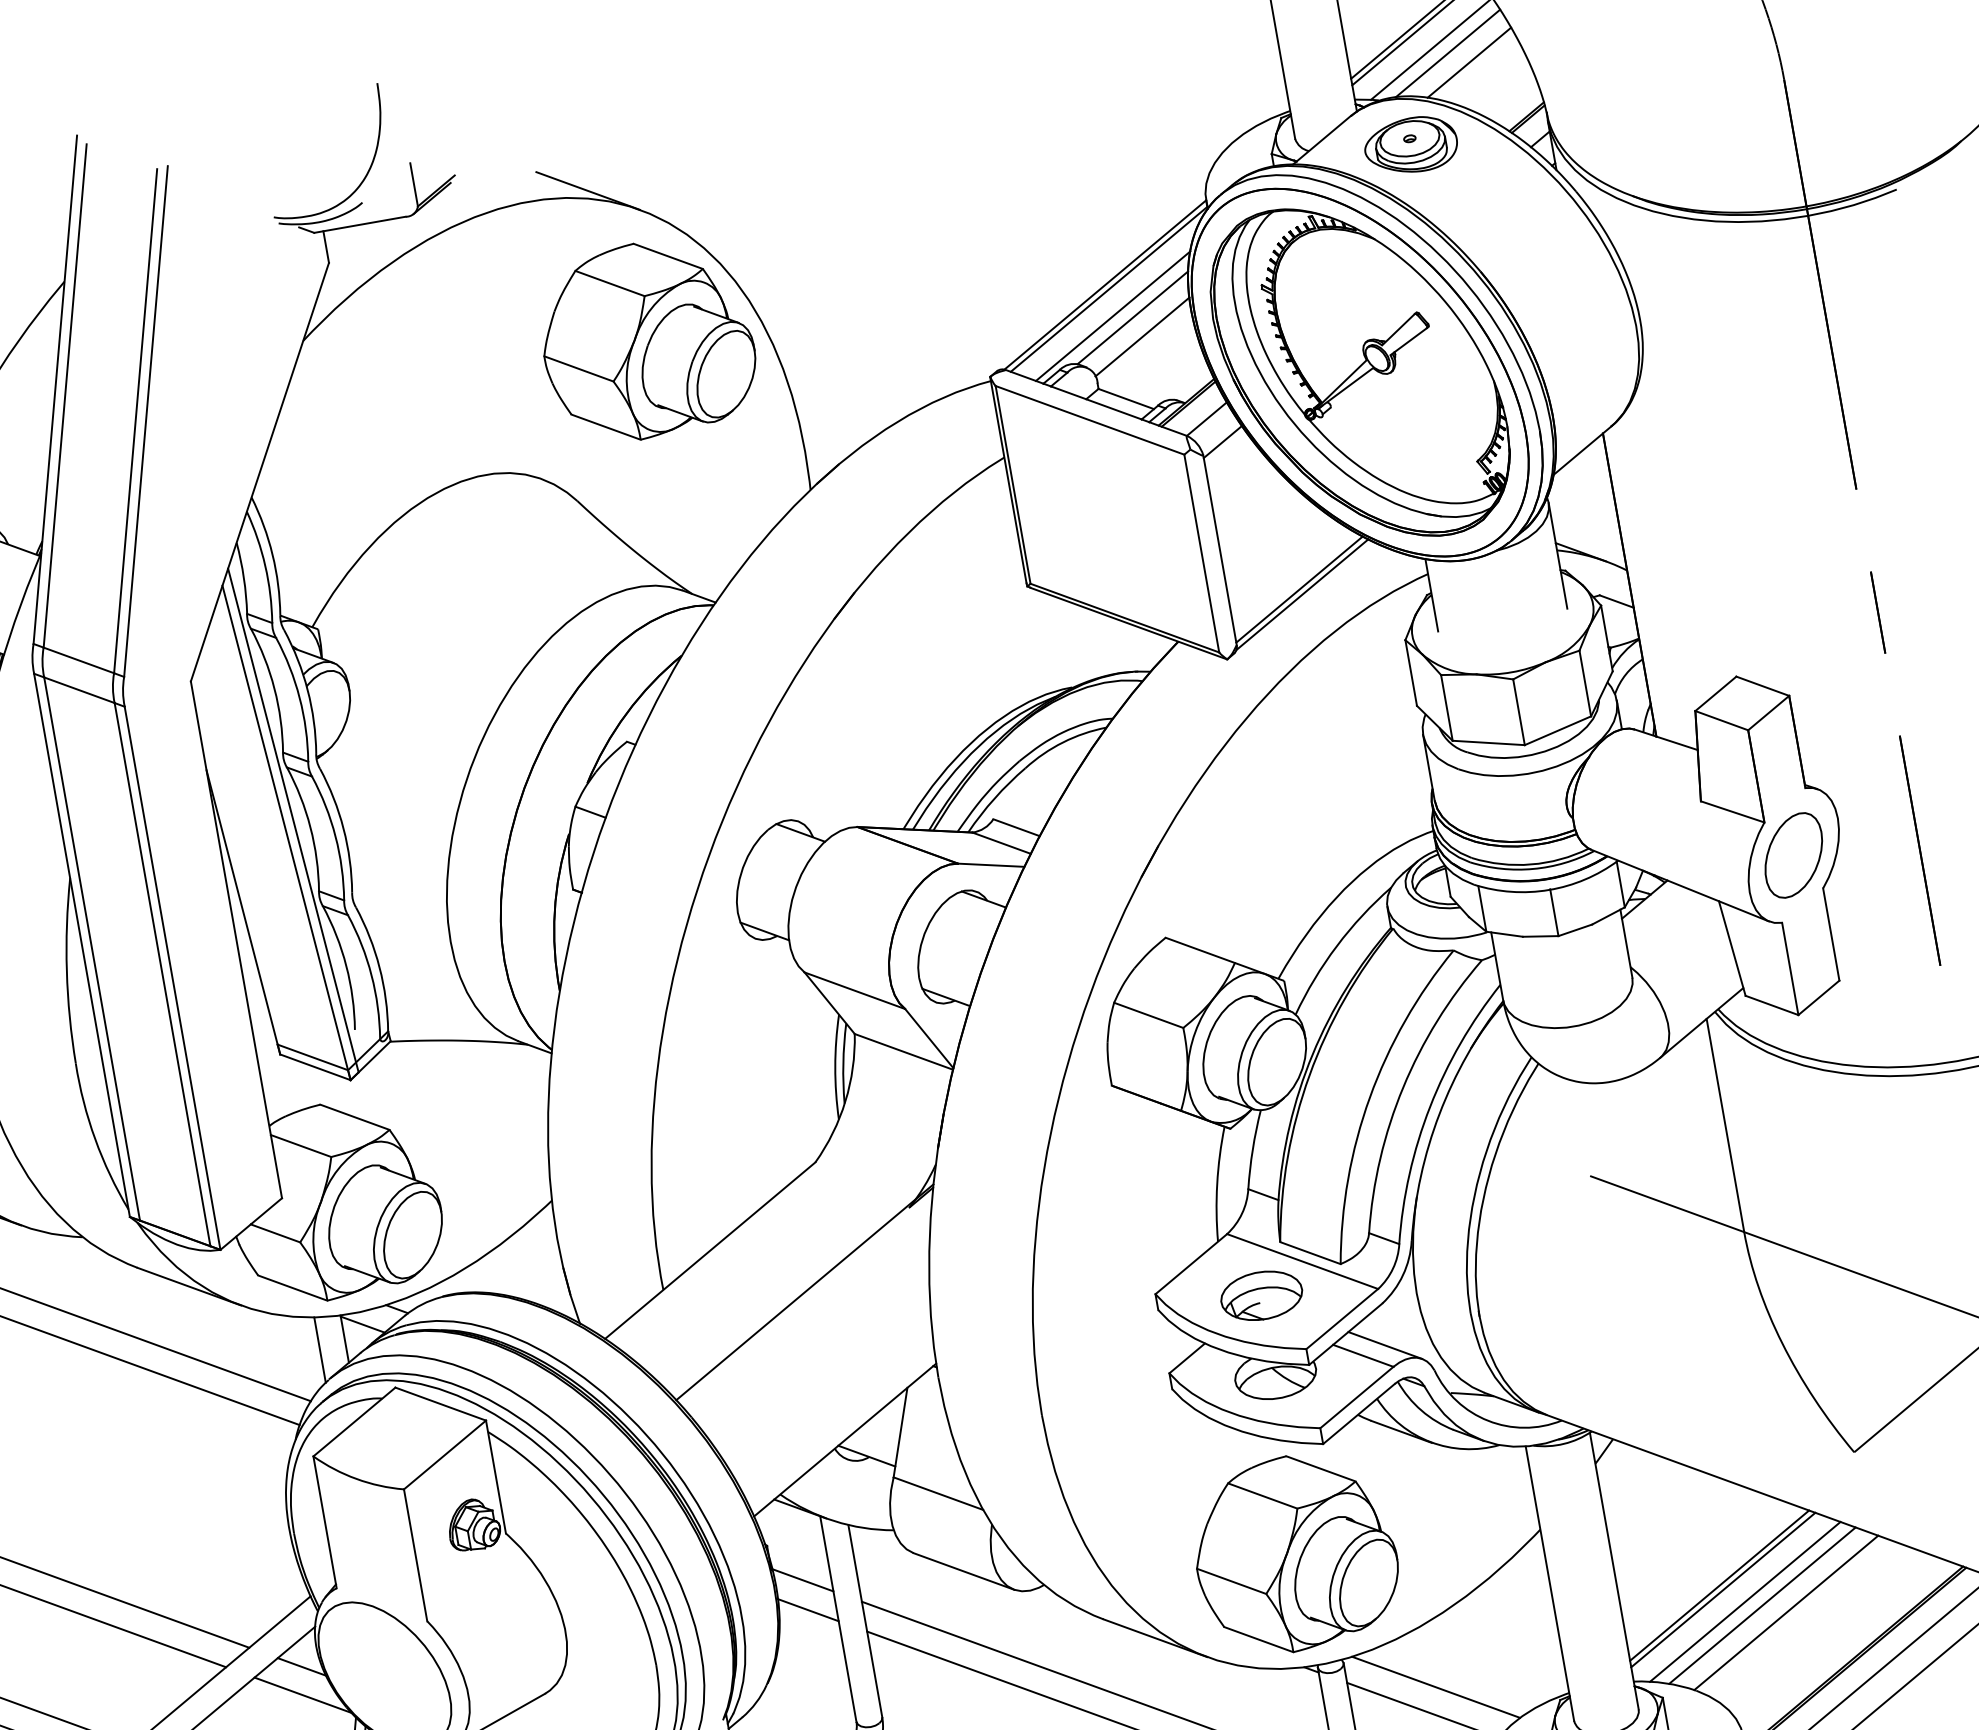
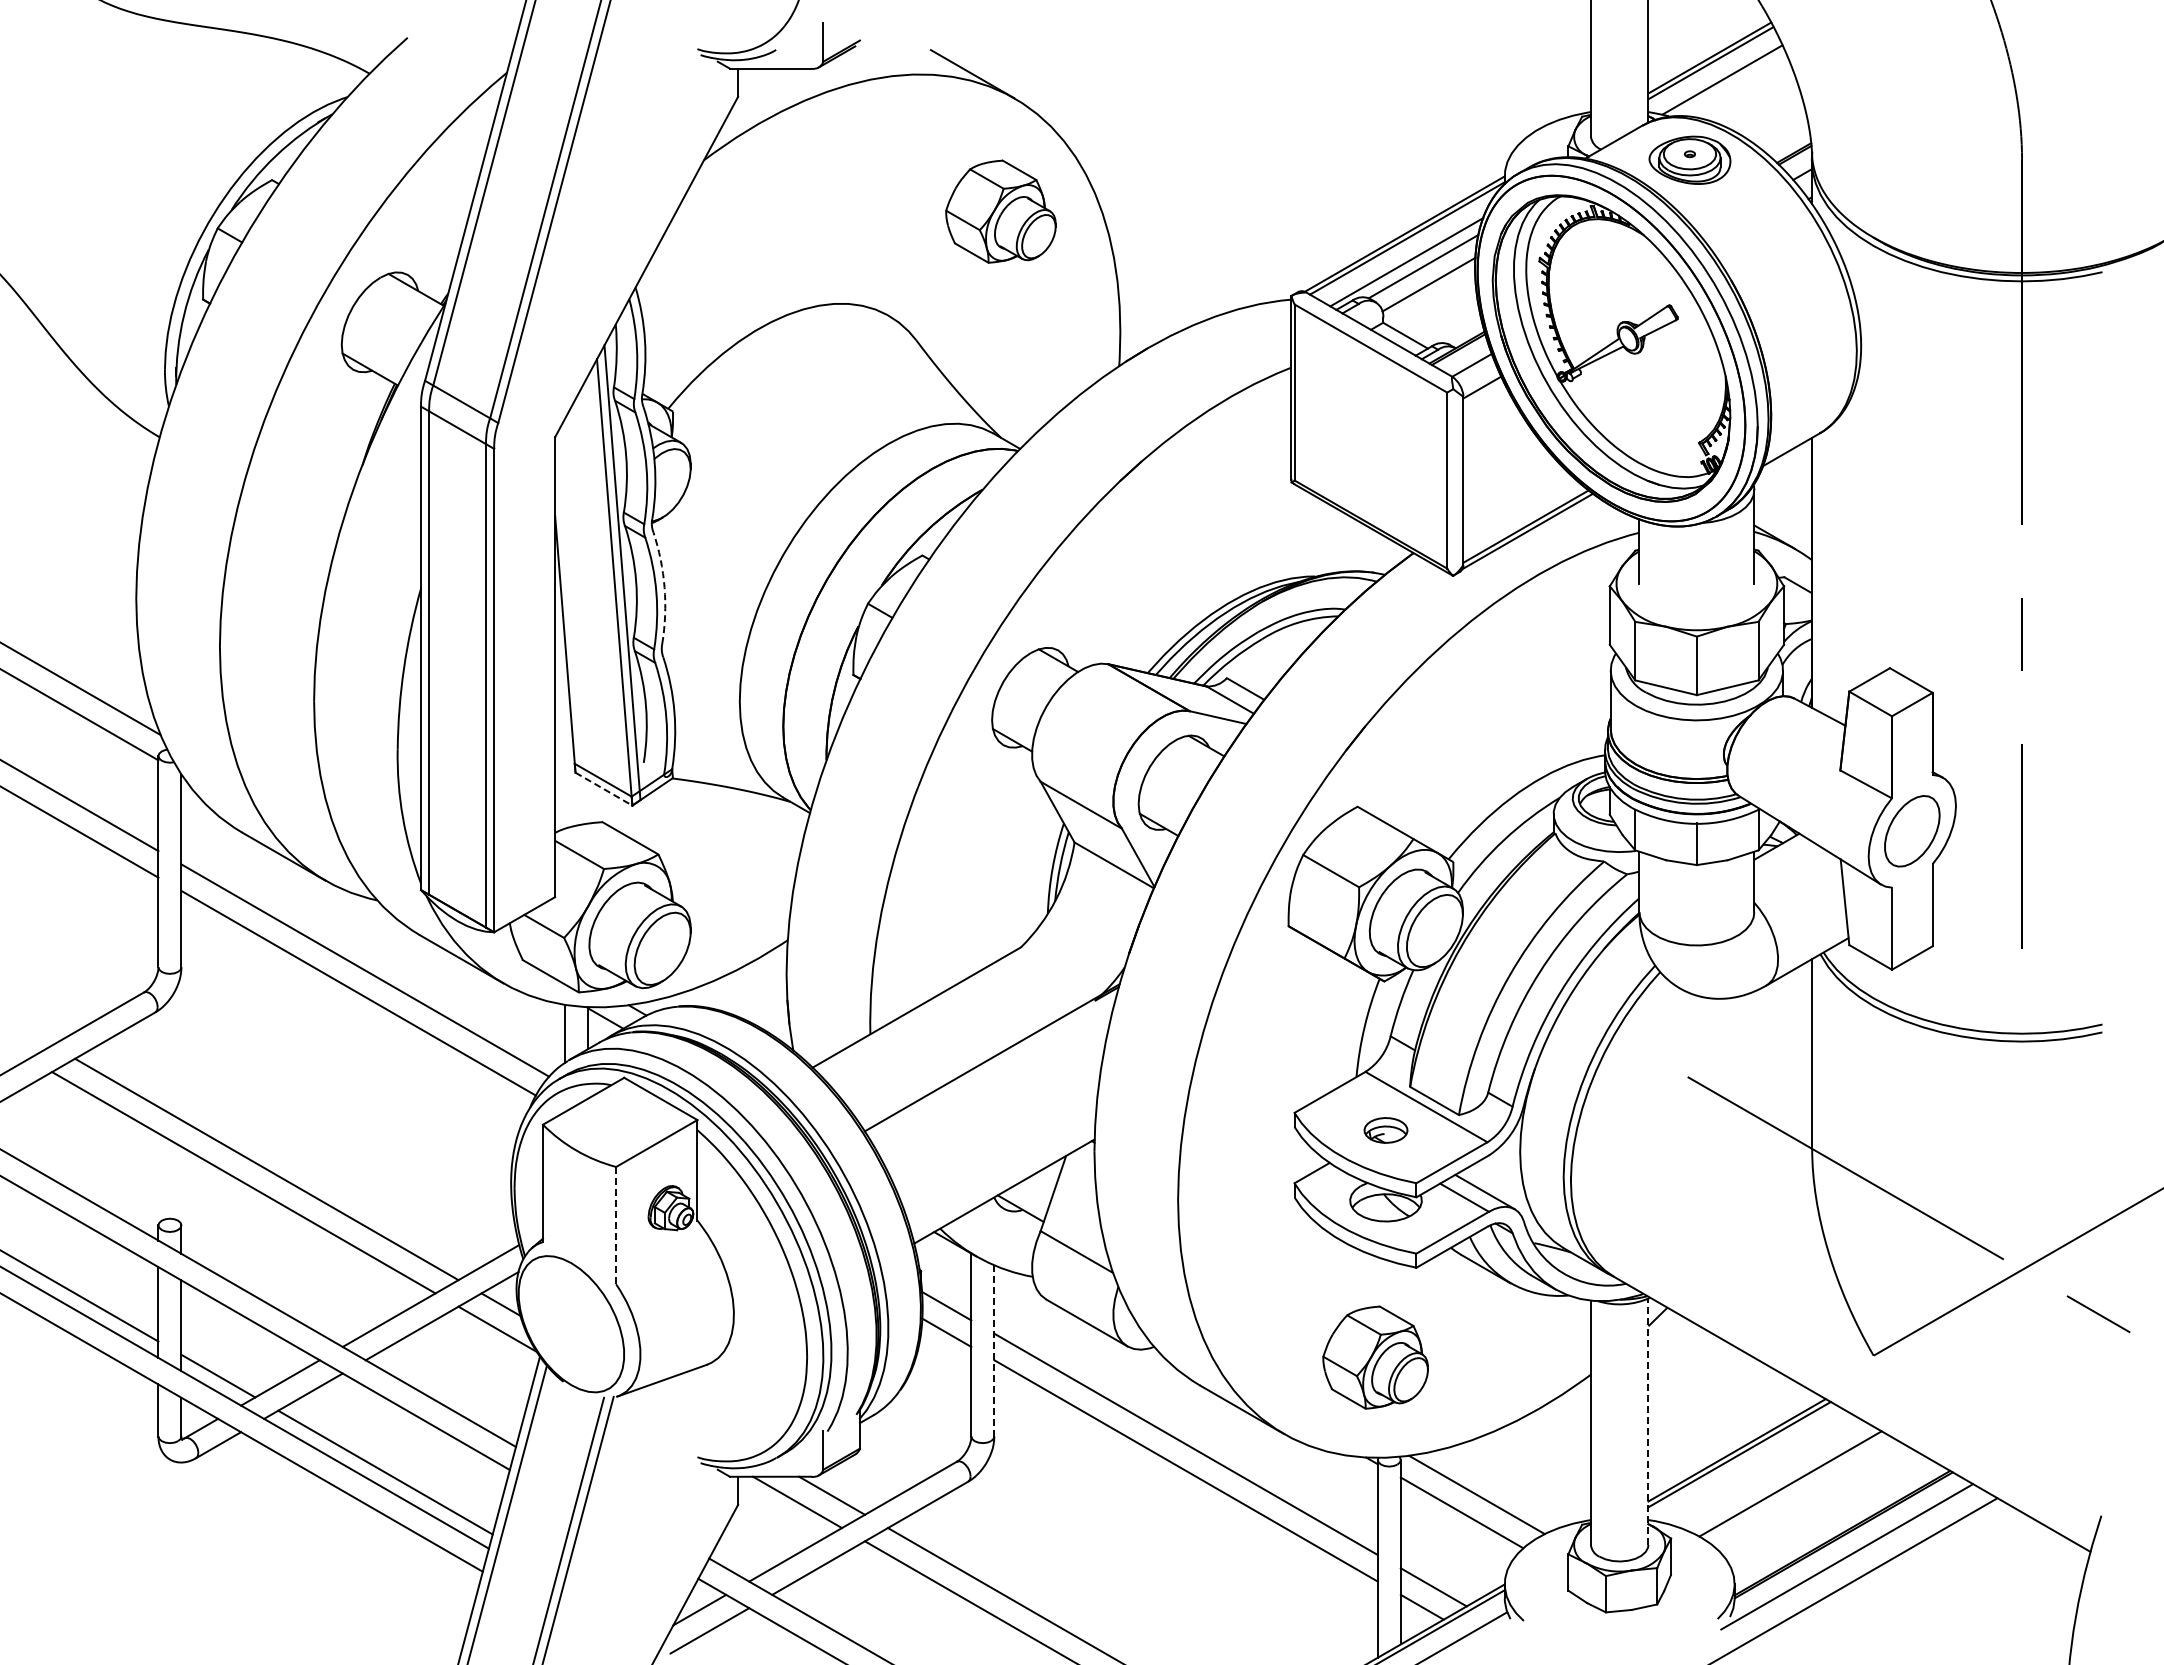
line: (1447, 53) -> (1735, 86), removed
line: (1468, 62) -> (1752, 97), removed
part: (646, 339) -> (1000, 211), size x0.6
arc: (343, 828) -> (664, 587), solid -> dashed
line: (314, 1067) -> (603, 789), solid -> dashed
part: (1261, 1295) -> (1385, 1130), size x0.6
part: (1294, 1553) -> (1375, 1357), size x0.6
line: (415, 1555) -> (616, 1225), solid -> dashed
line: (1614, 1570) -> (1648, 1421), solid -> dashed
line: (1744, 1601) -> (1756, 1467), removed
line: (1761, 1605) -> (1770, 1473), removed
line: (865, 1620) -> (994, 1350), solid -> dashed

